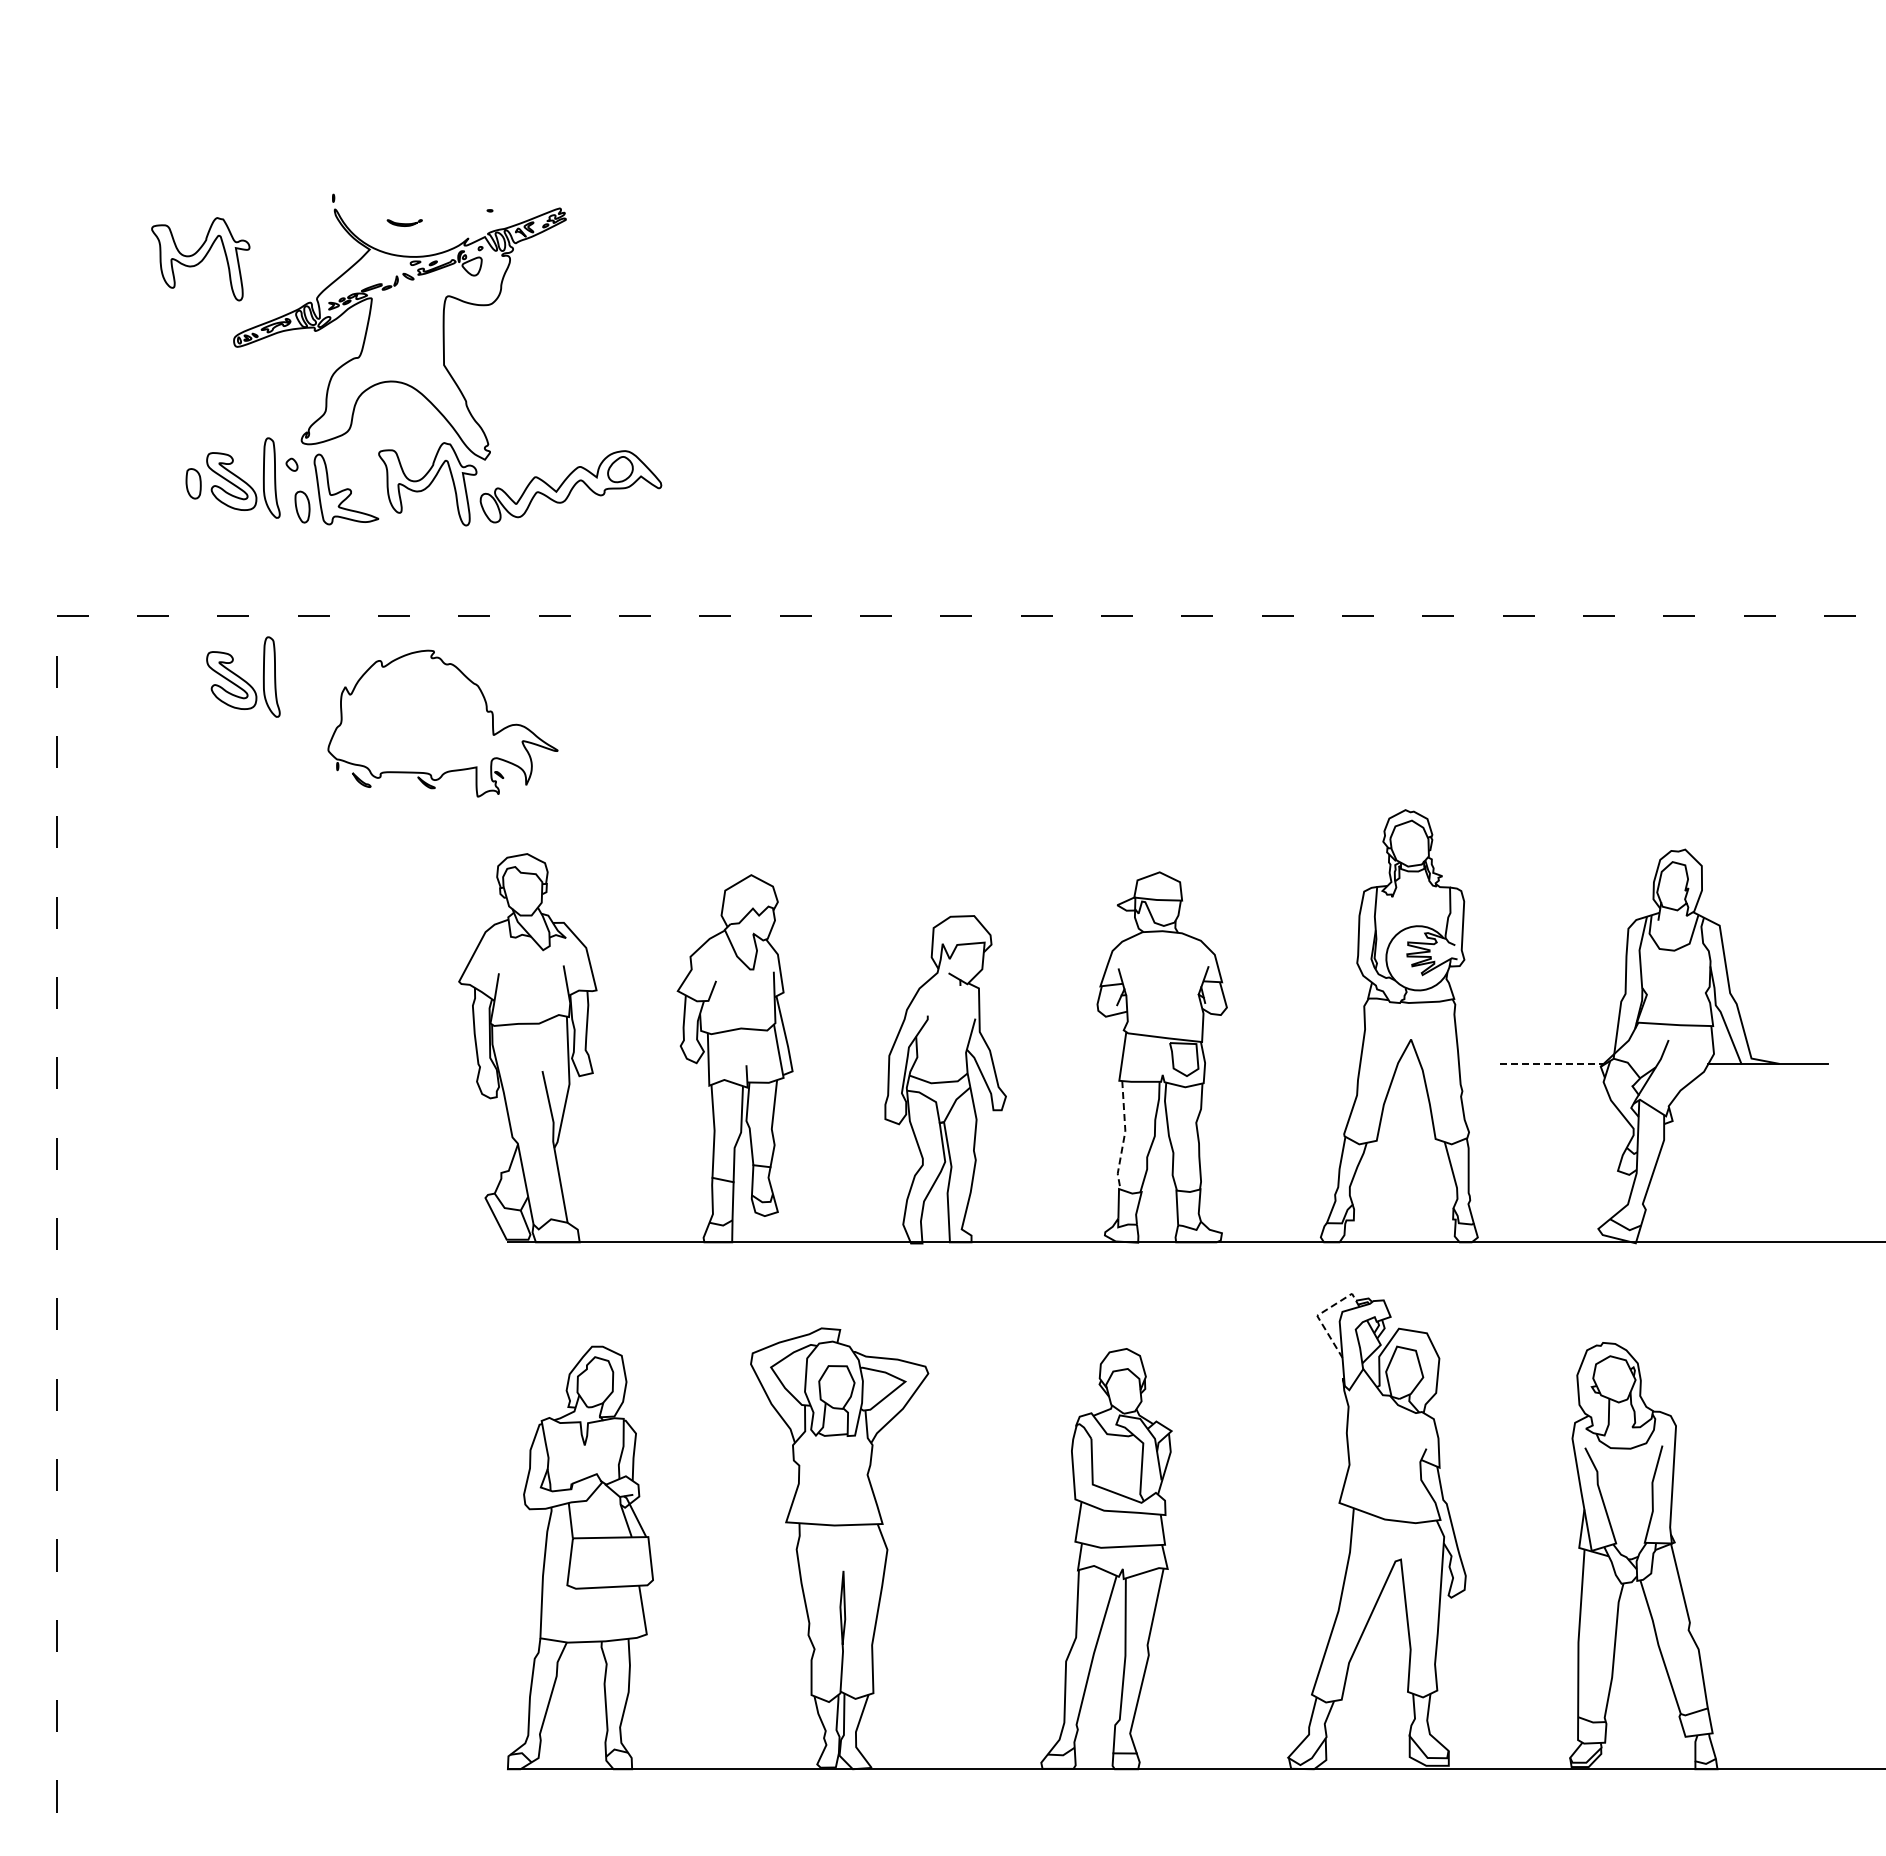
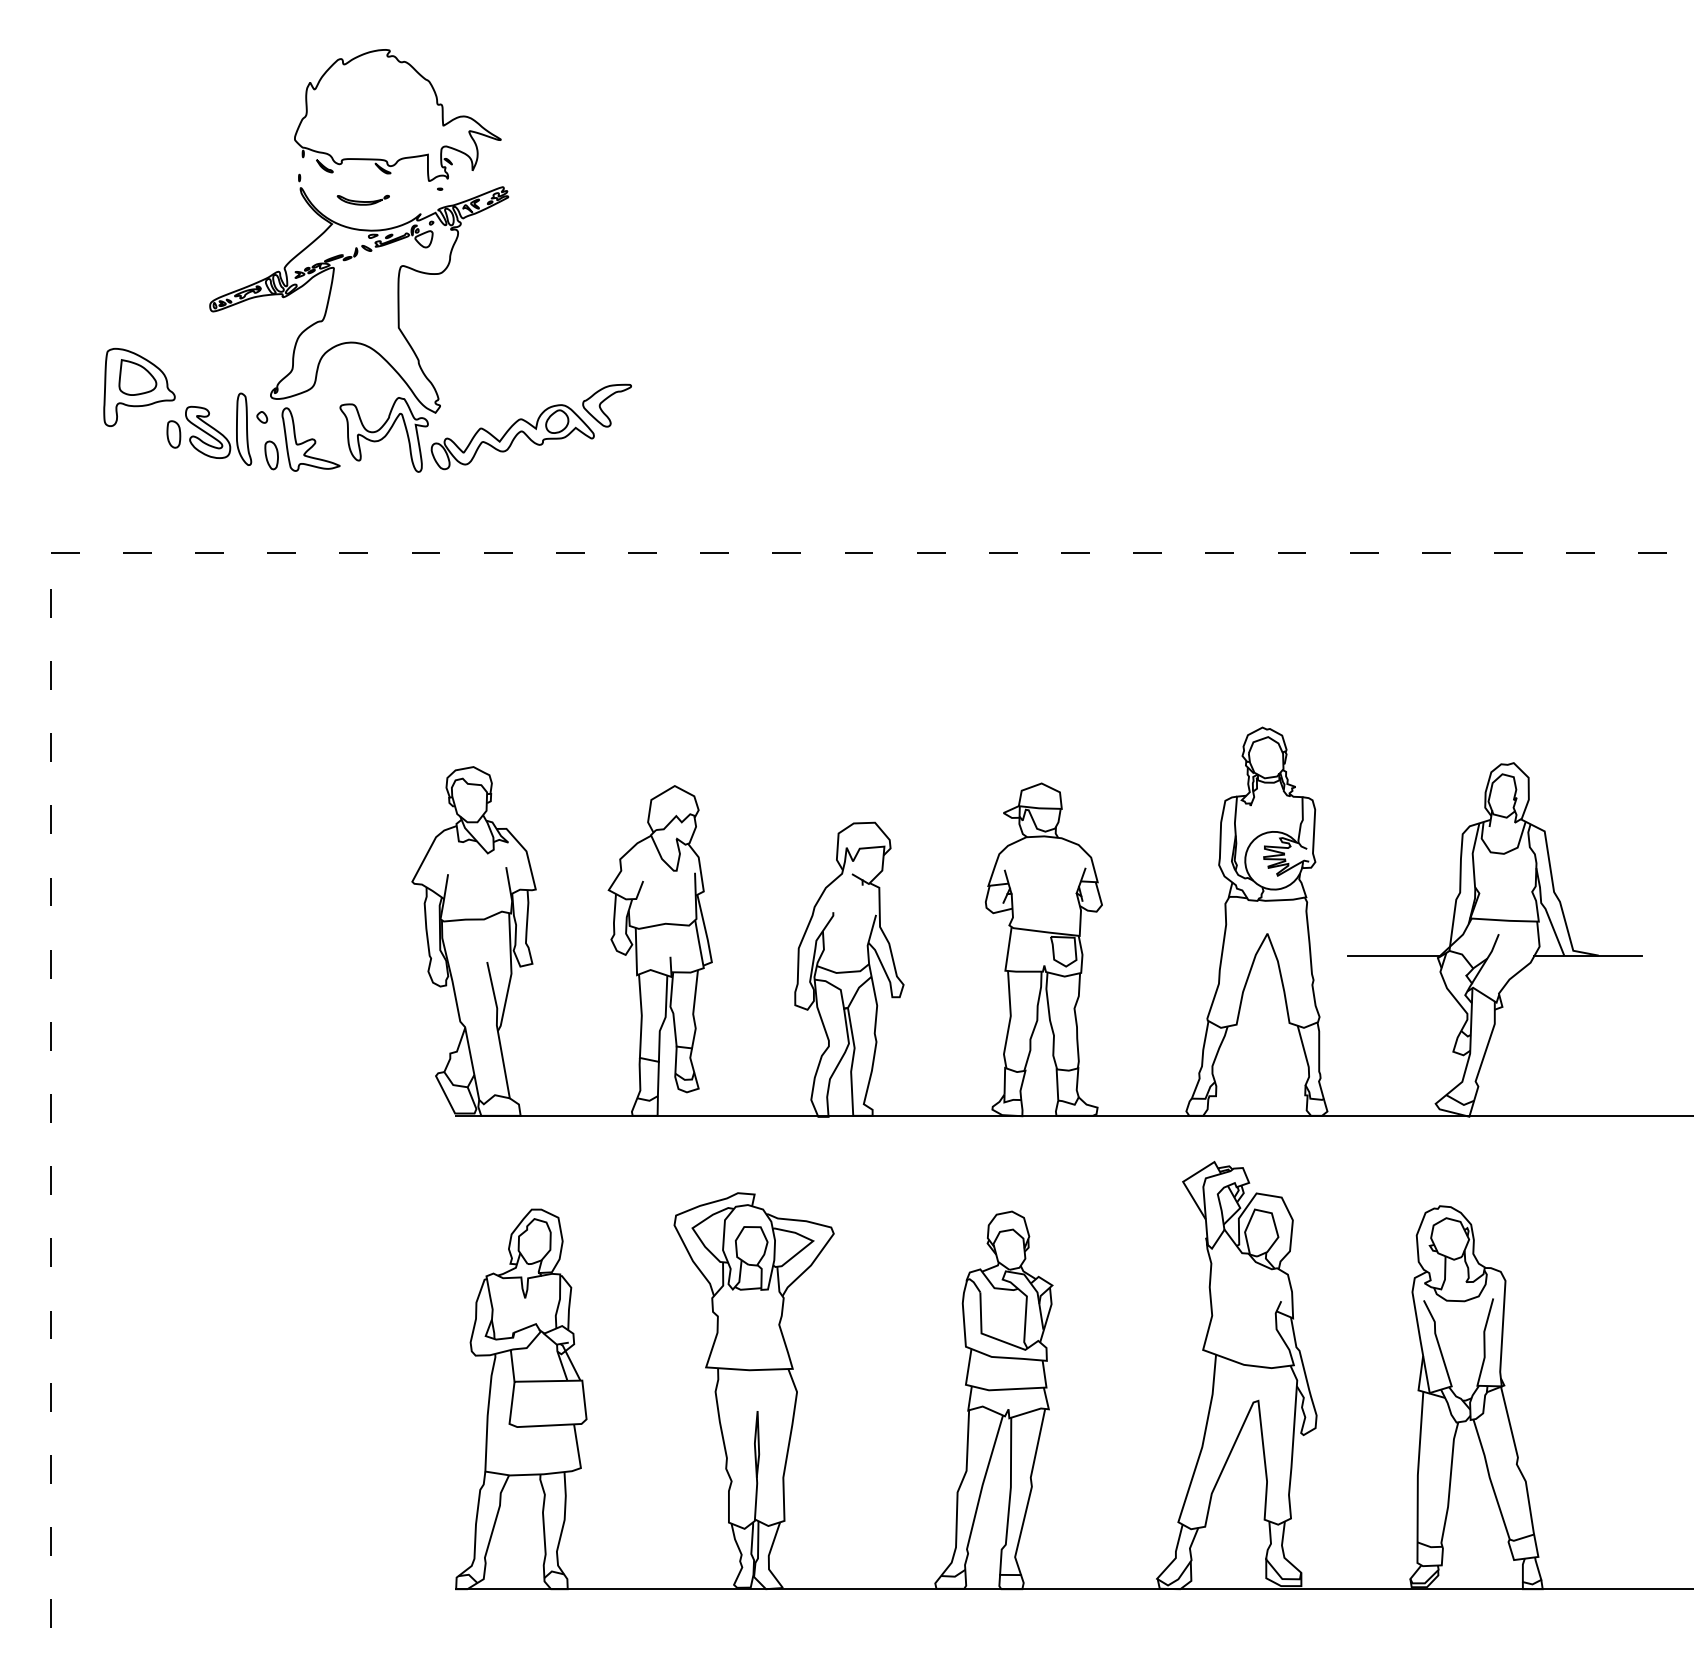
part: (404, 222) -> (363, 199), size x1.67
part: (200, 259) -> (180, 232), removed
part: (155, 431) -> (139, 387), added
part: (675, 451) -> (606, 405), added
part: (243, 676) -> (218, 607), removed
part: (442, 723) -> (397, 115), moved
line: (1552, 1064) -> (1394, 956), dashed -> solid
line: (1124, 1136) -> (1010, 1020), dashed -> solid
line: (1320, 1313) -> (1186, 1179), dashed -> solid

